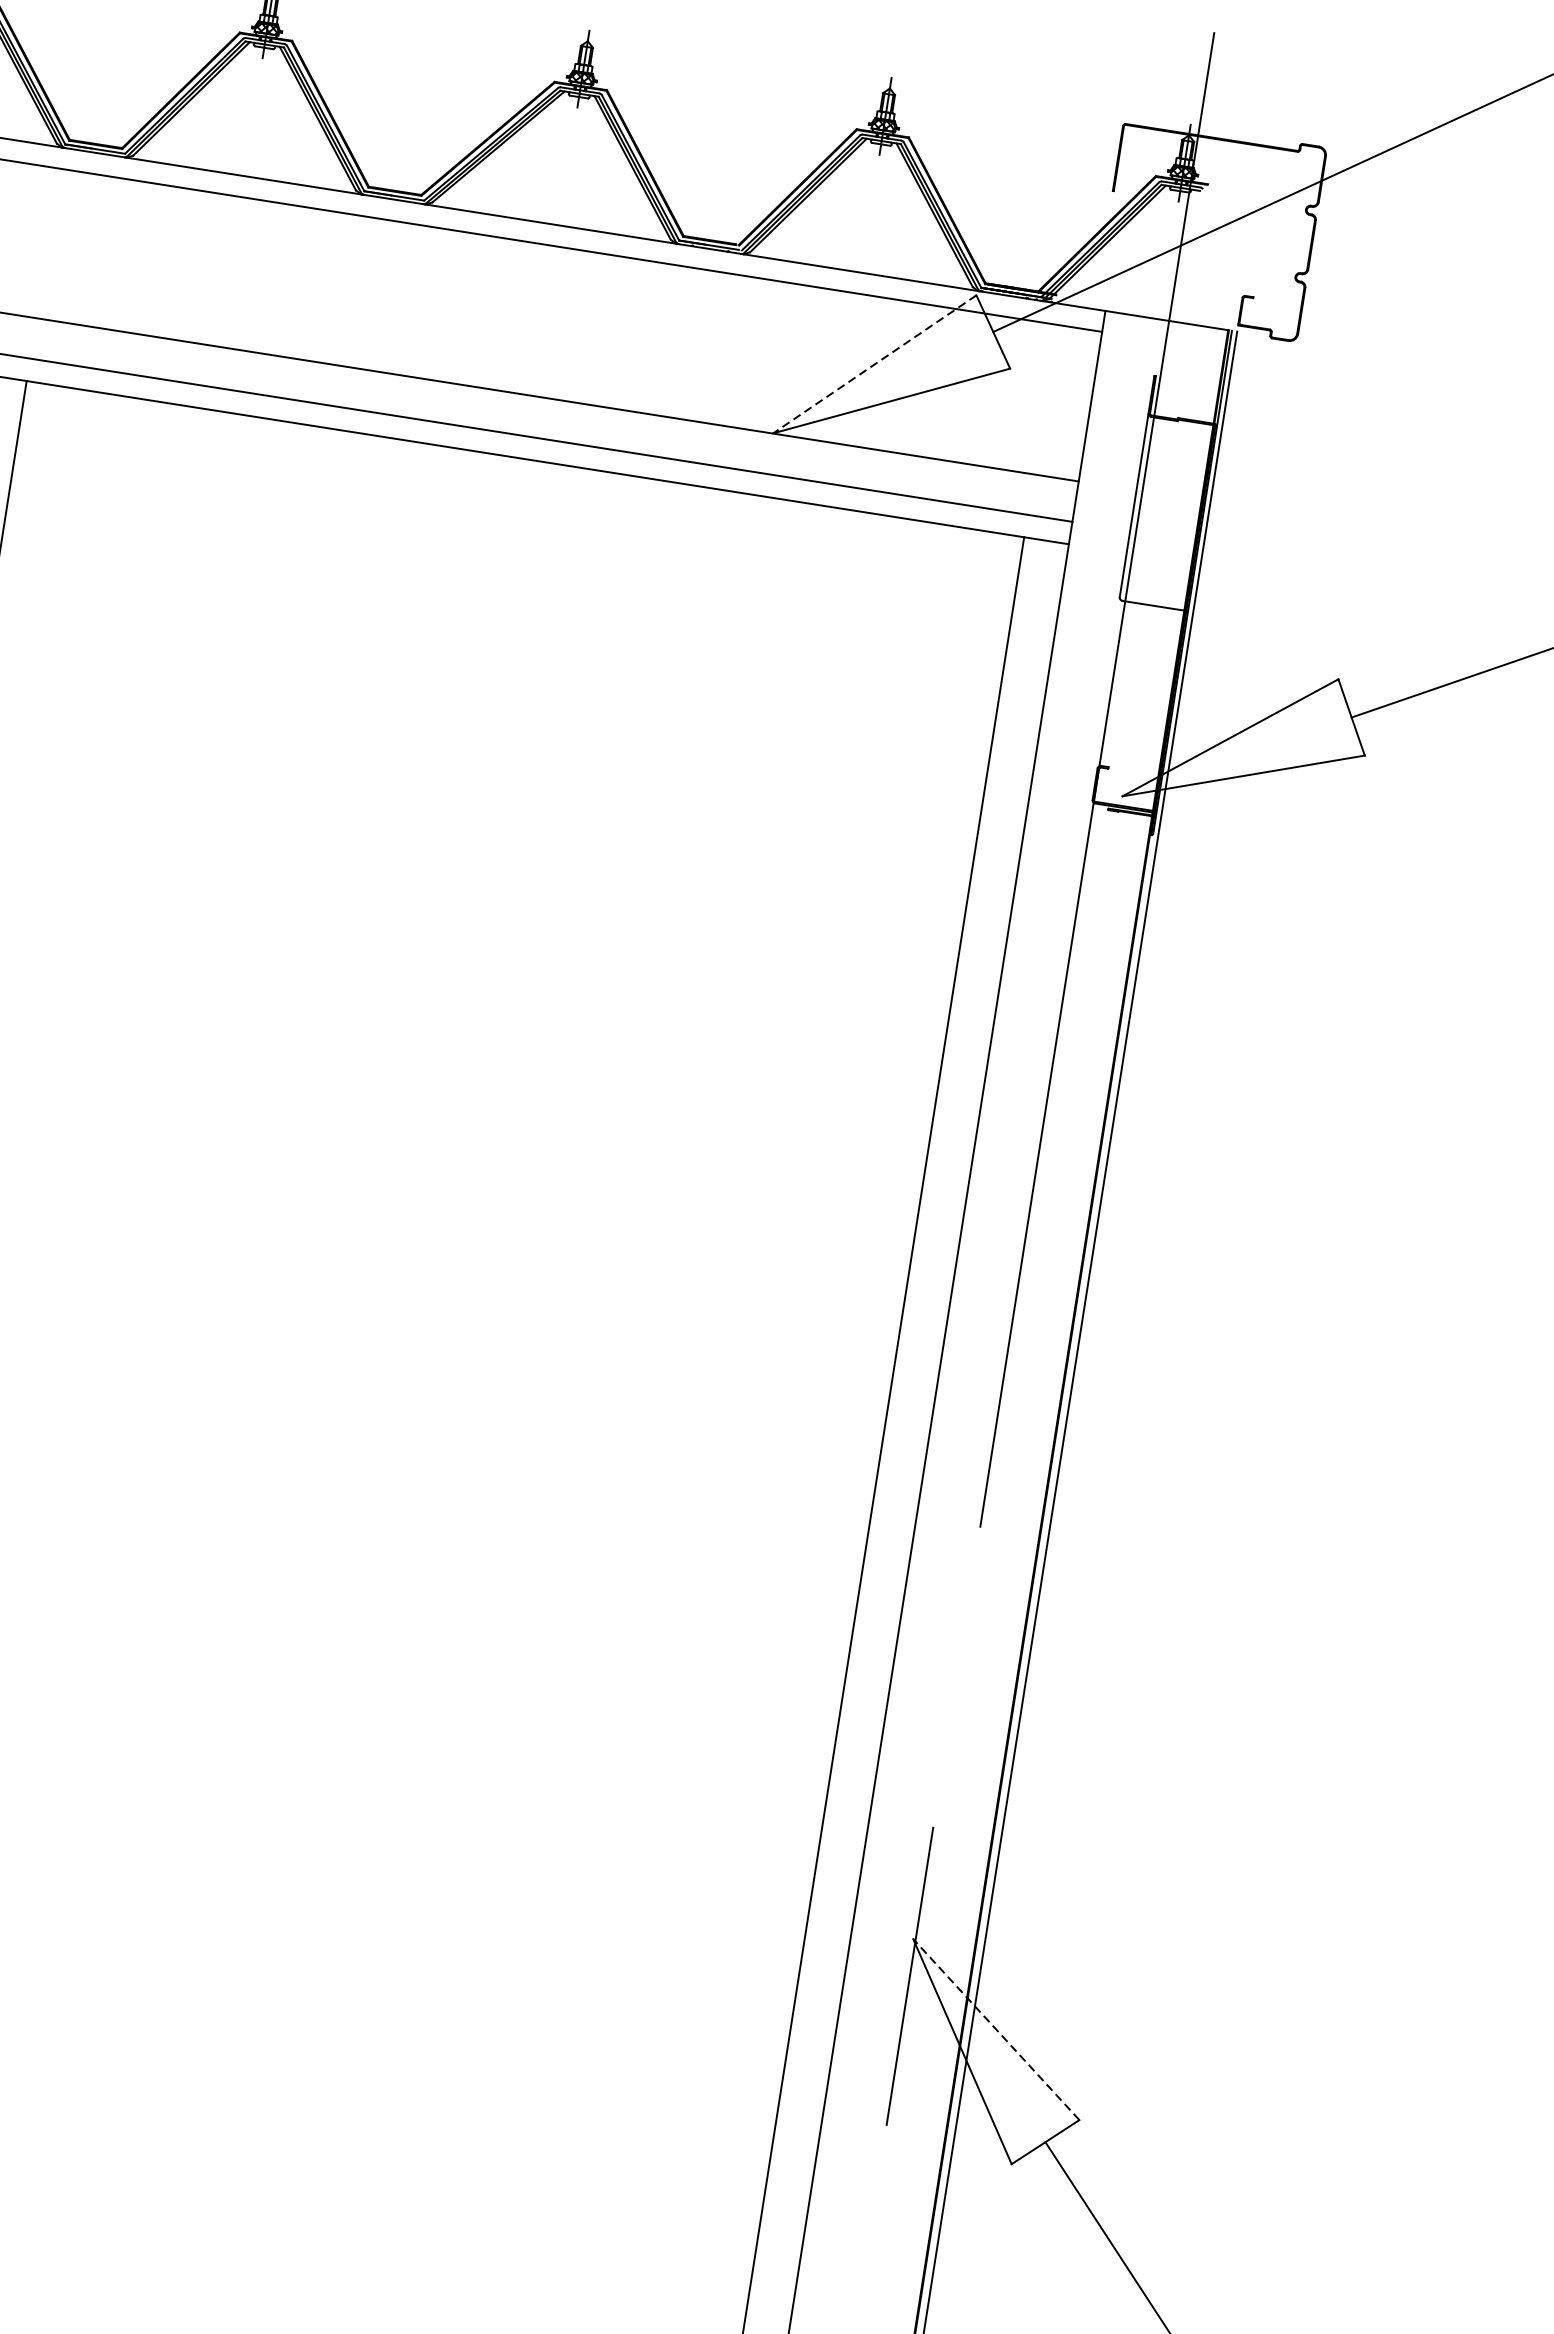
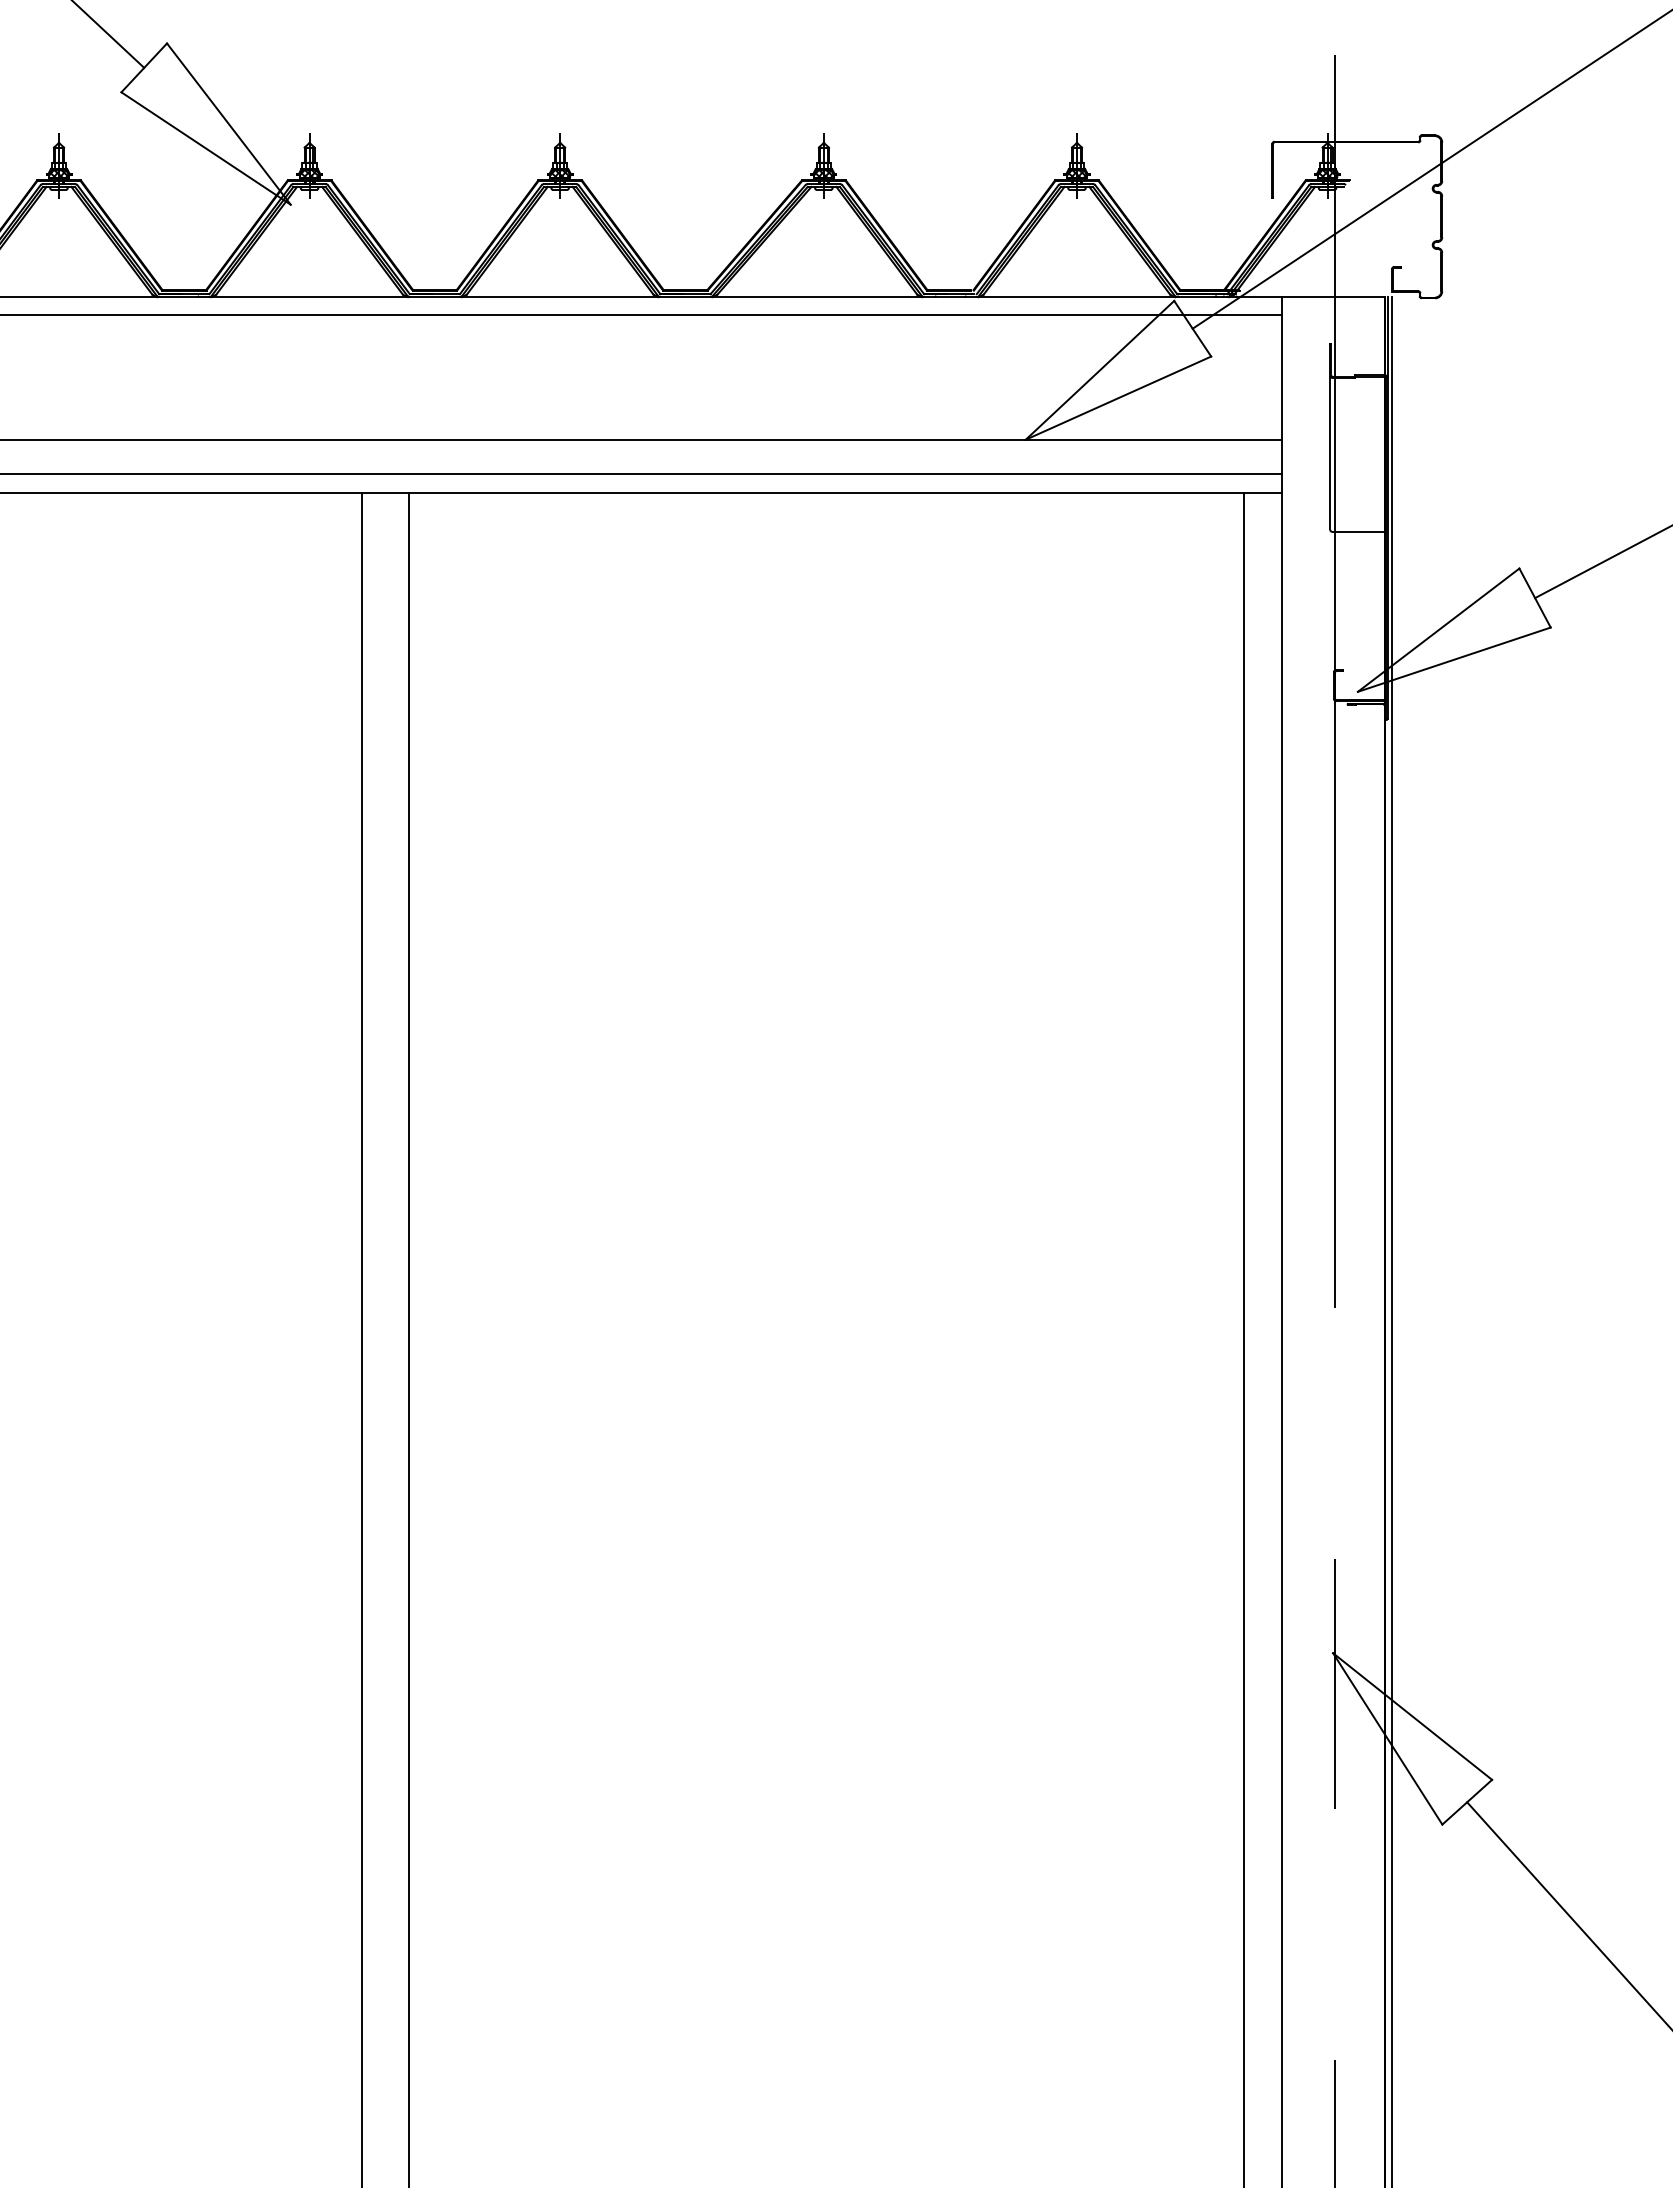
line: (875, 364) -> (1100, 370), dashed -> solid
line: (996, 2029) -> (1412, 1716), dashed -> solid

